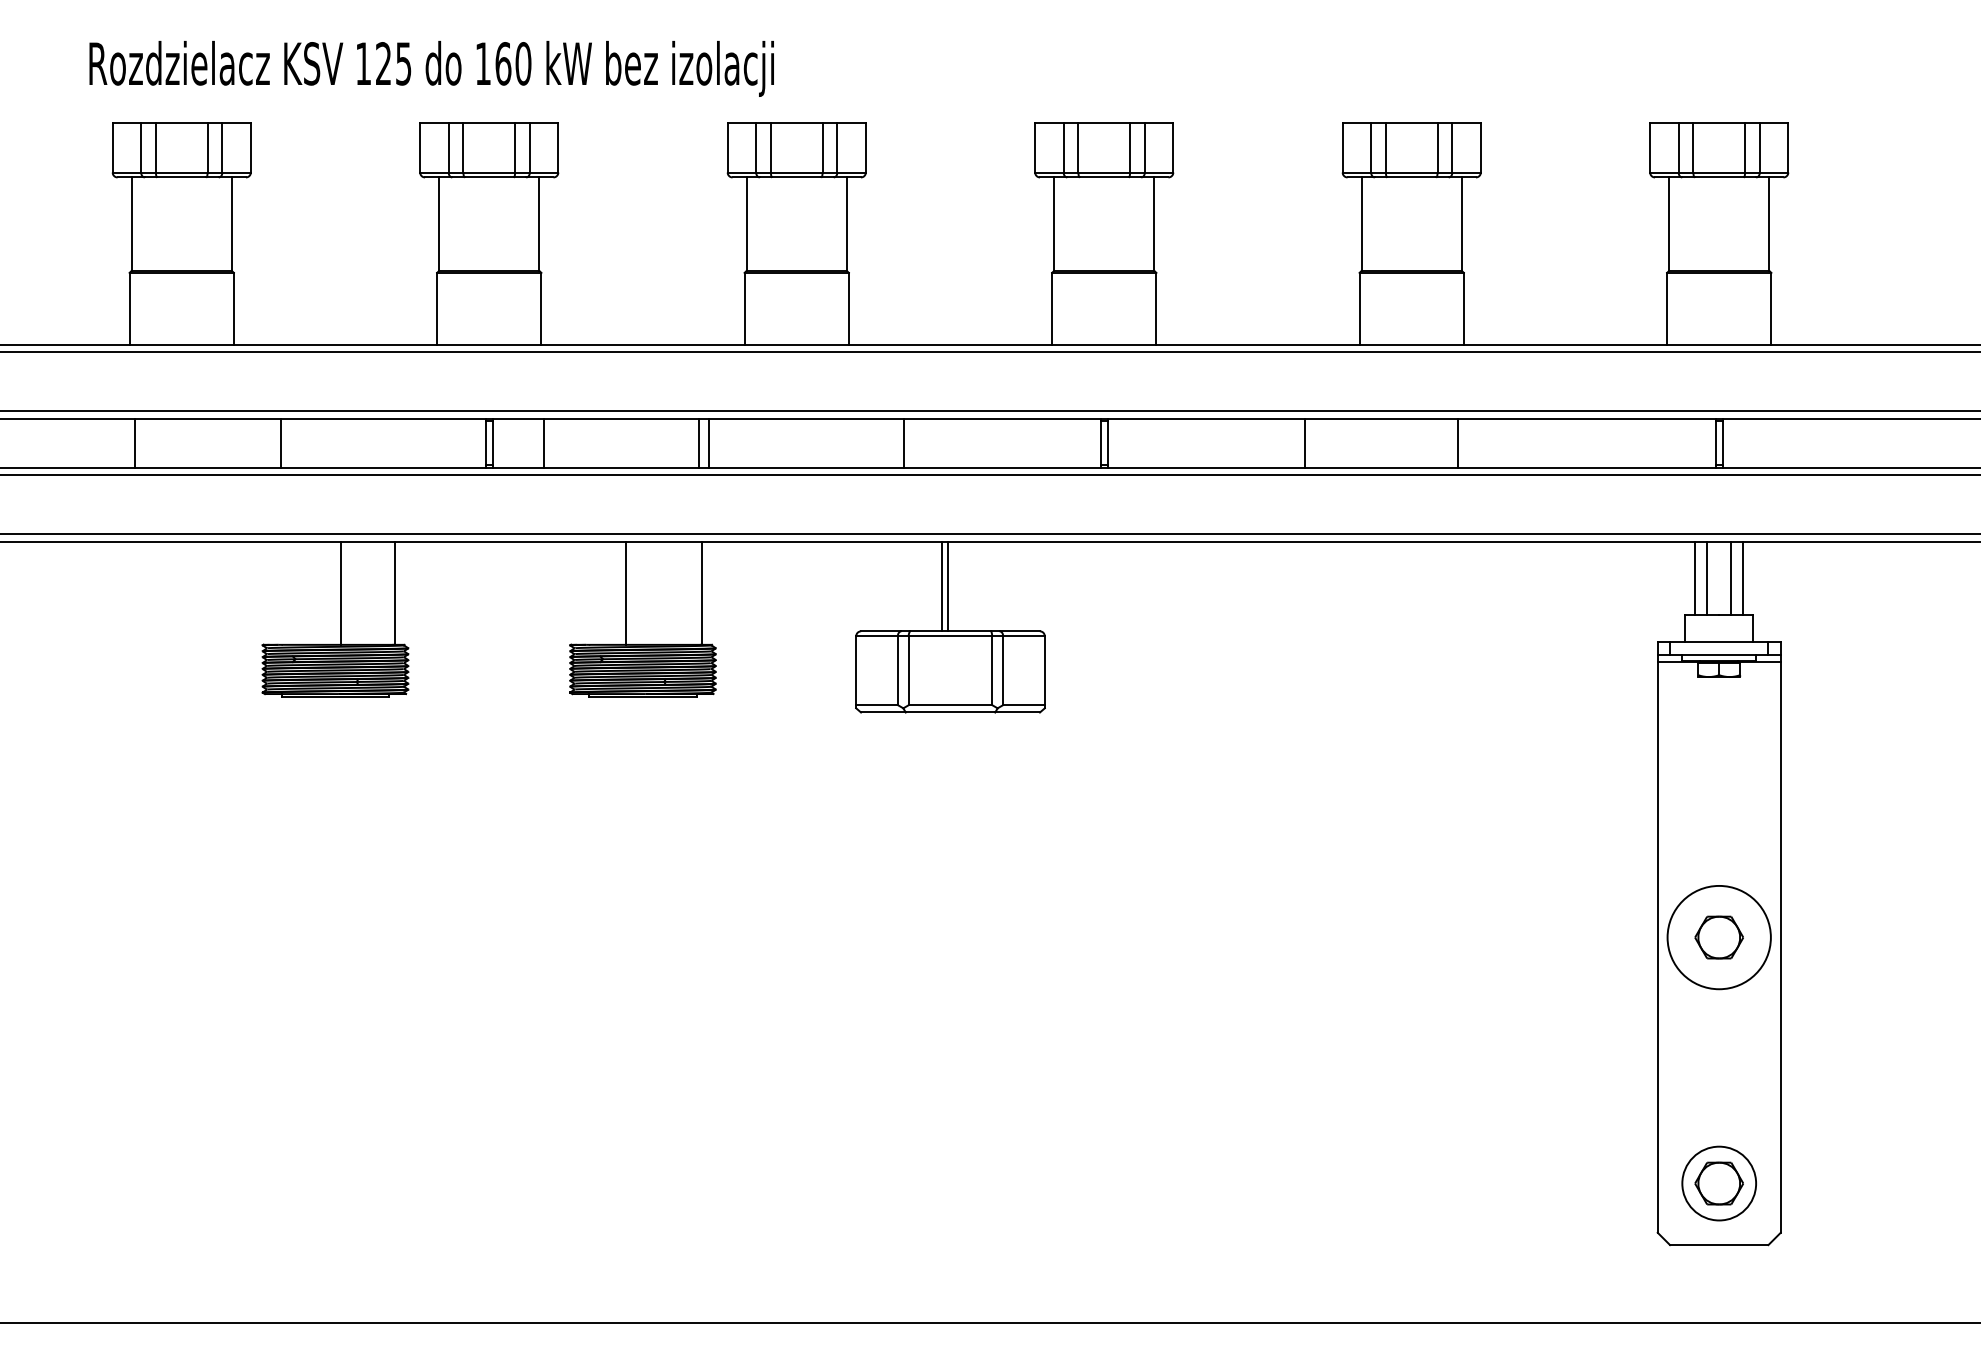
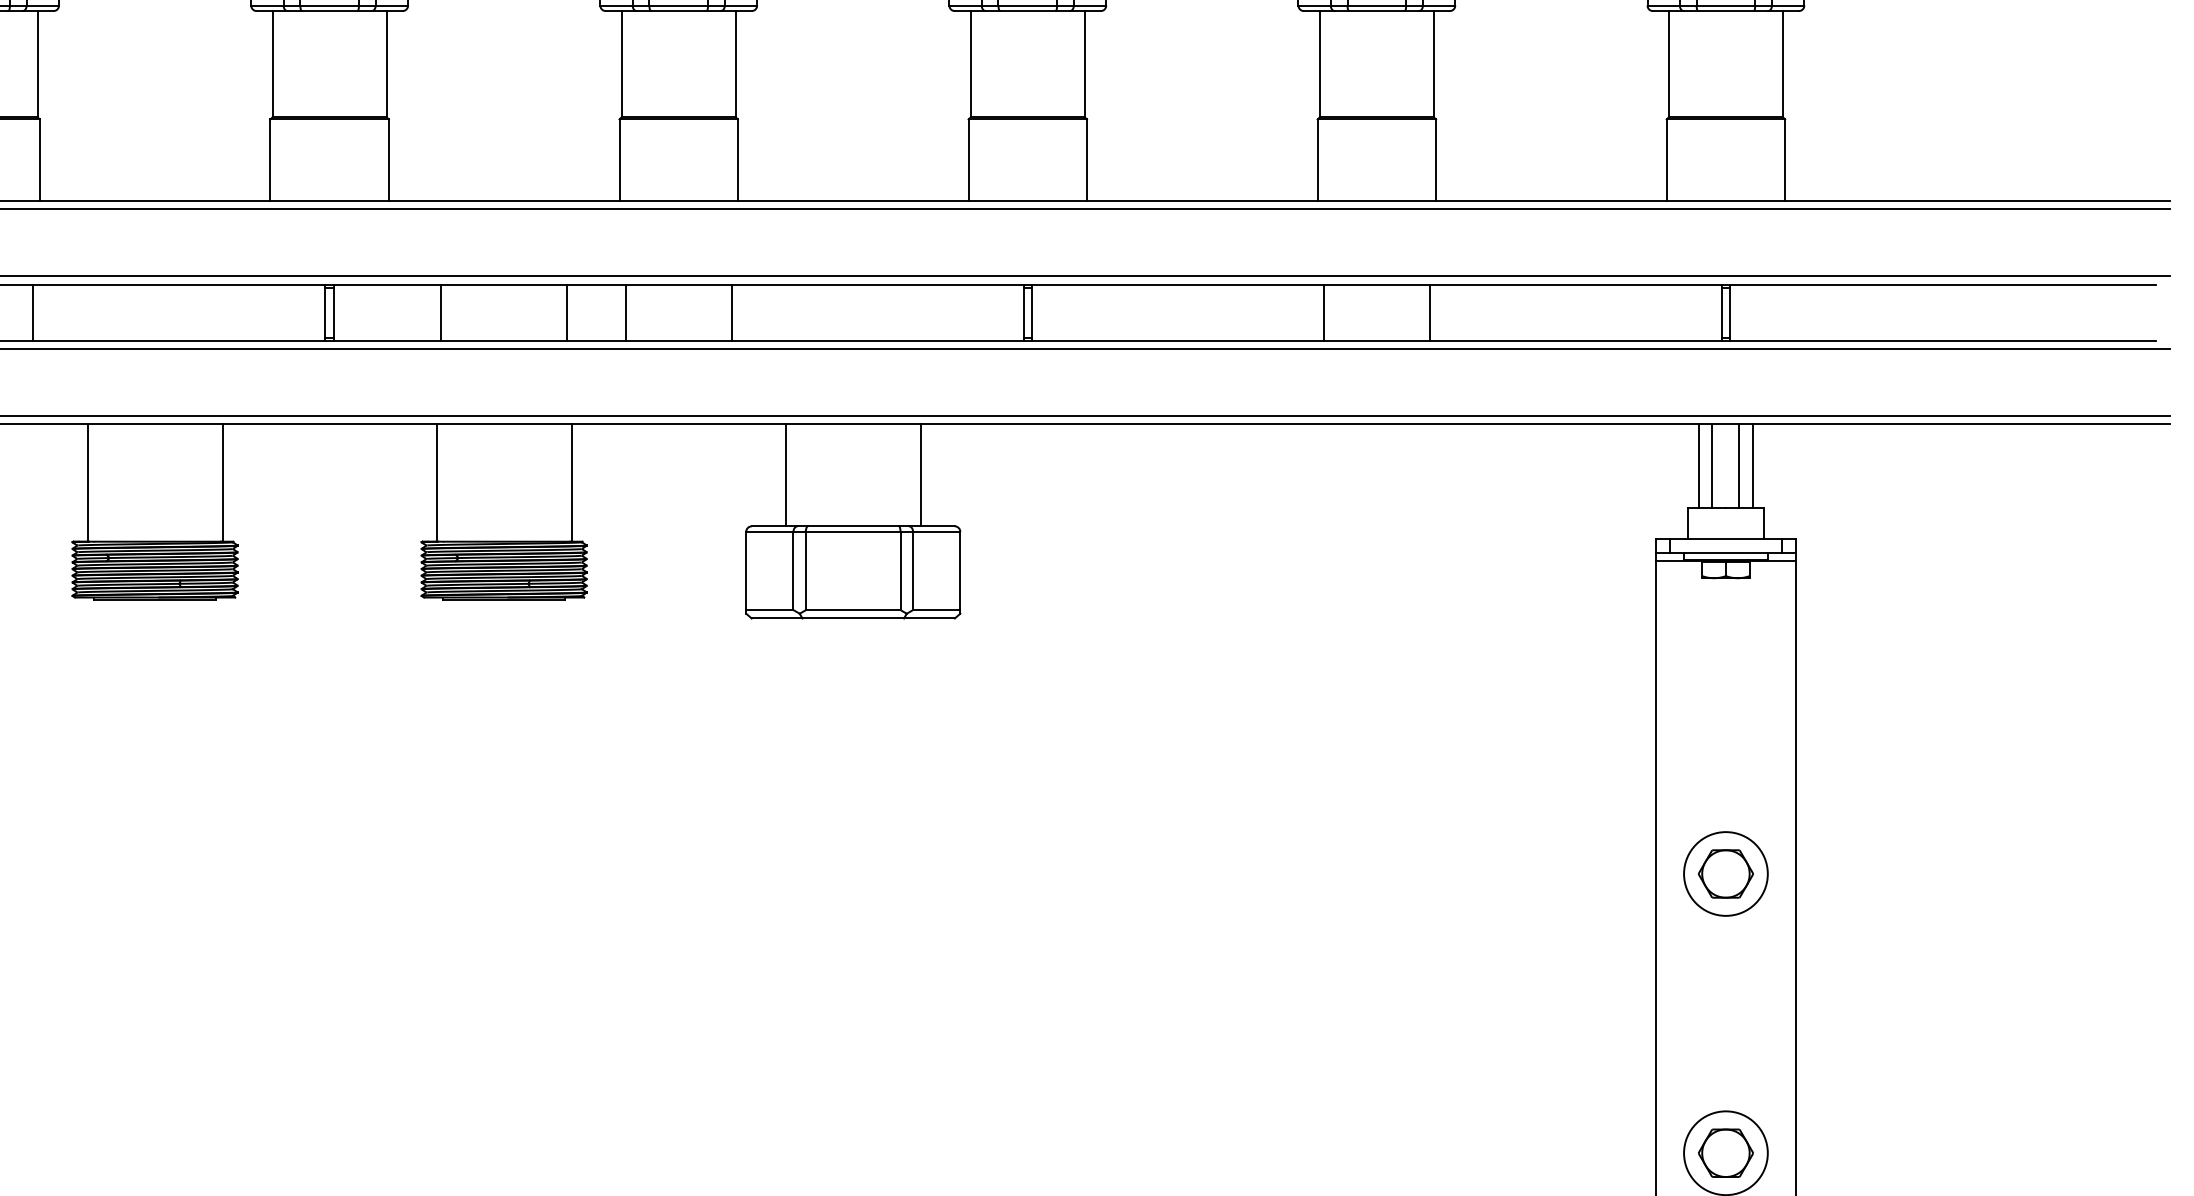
line: (281, 442) -> (33, 311), moved
line: (544, 442) -> (441, 311), moved
line: (709, 442) -> (626, 311), moved
line: (904, 442) -> (731, 311), moved
line: (1305, 442) -> (1324, 311), moved
line: (941, 586) -> (920, 475), moved
line: (948, 586) -> (786, 475), moved
line: (341, 592) -> (88, 482), moved
line: (625, 592) -> (436, 482), moved
circle: (1719, 937) -> (1726, 873), size x0.71

